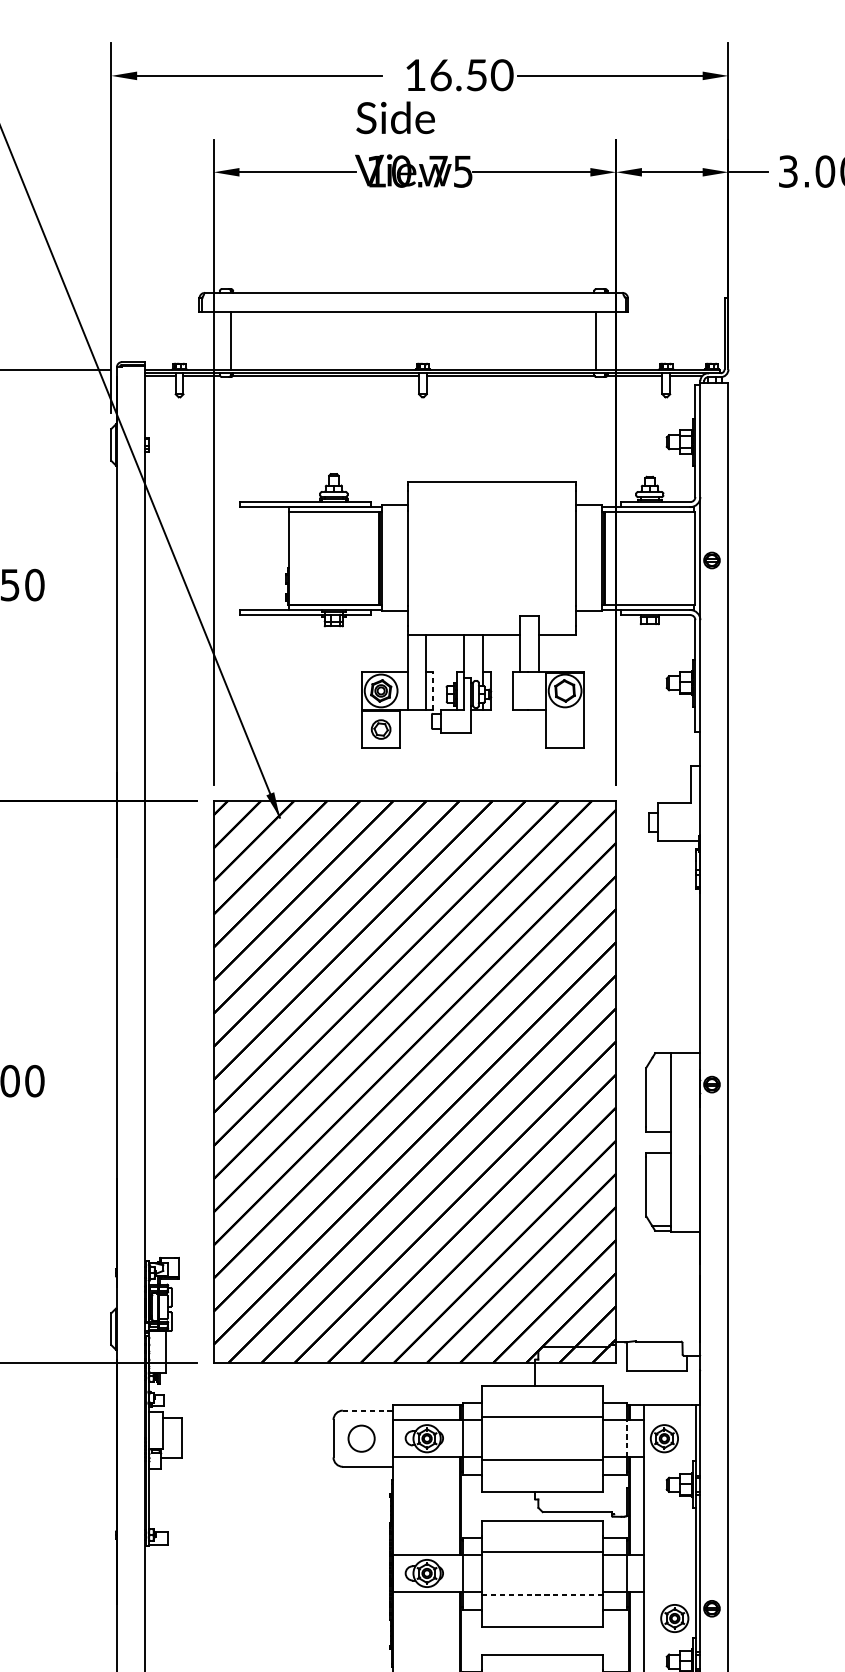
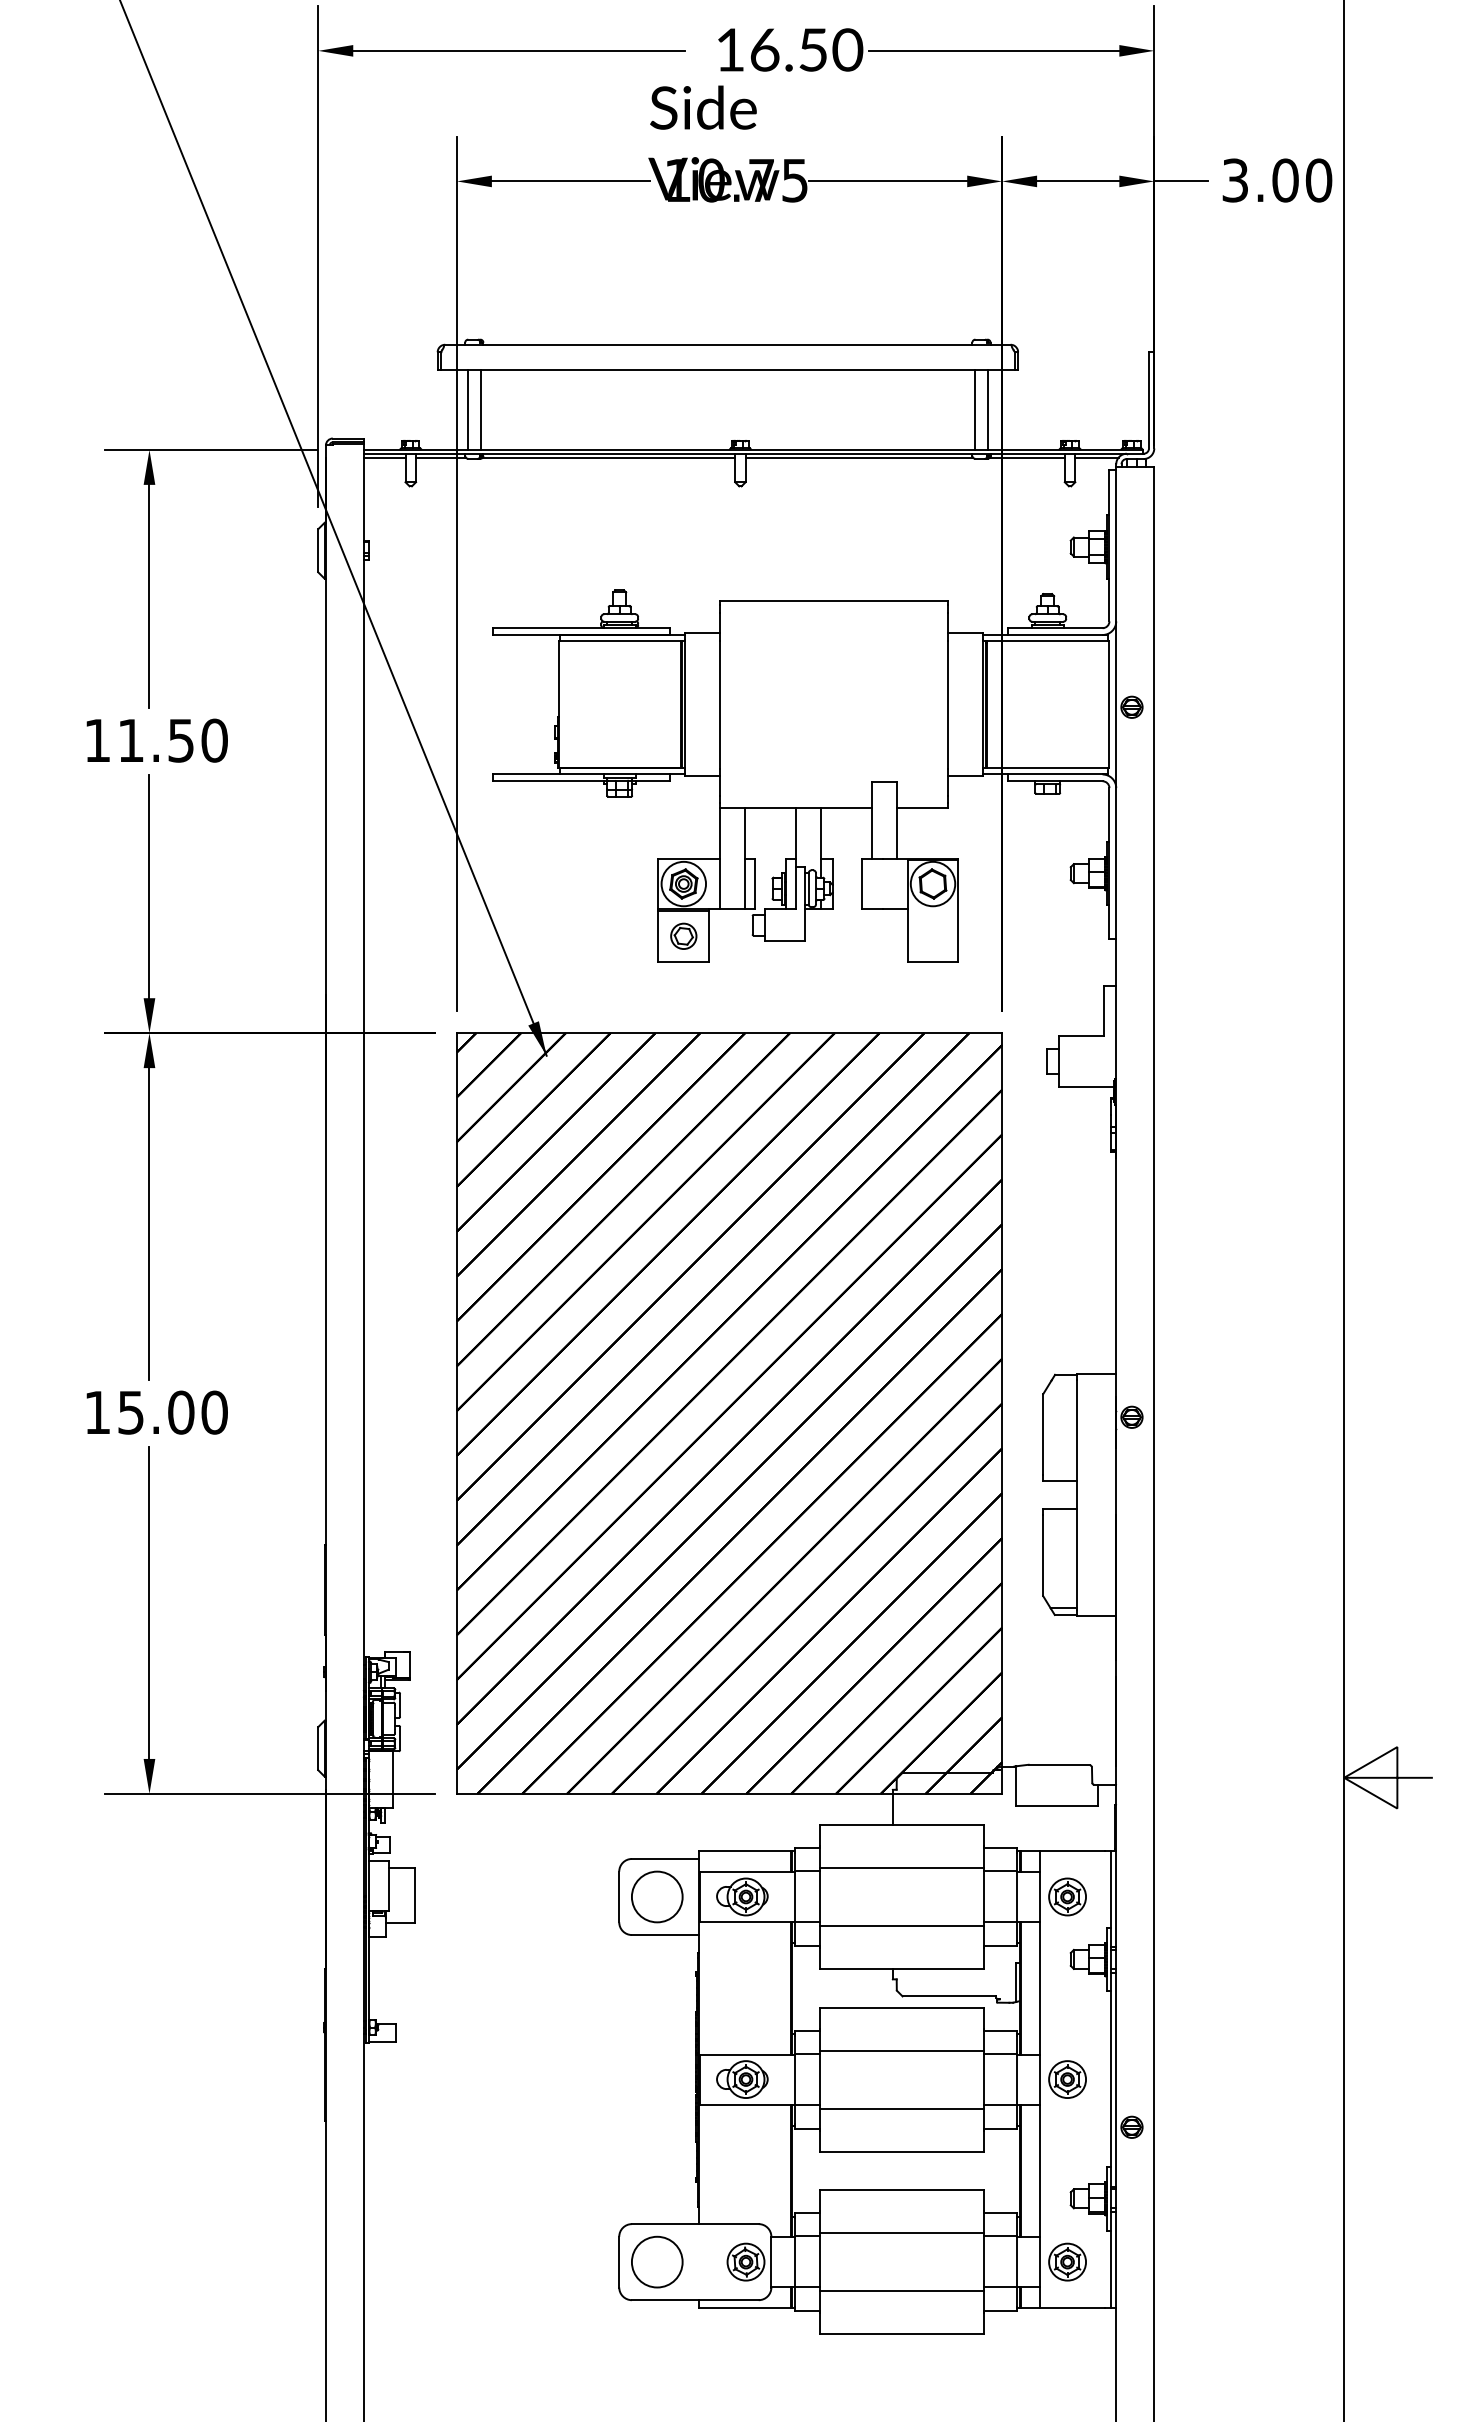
line: (222, 340) -> (468, 409), added
line: (605, 340) -> (987, 409), added
line: (433, 690) -> (754, 883), dashed -> solid
line: (367, 1410) -> (665, 1858), dashed -> solid
circle: (361, 1438) -> (657, 1896), size x1.43
line: (626, 1438) -> (1016, 1896), dashed -> solid
line: (541, 1594) -> (901, 2108), dashed -> solid
part: (674, 1618) -> (1067, 2079), moved

